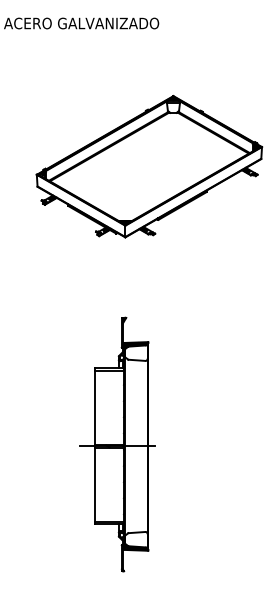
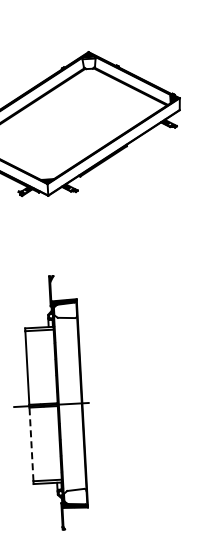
line: (95, 484) -> (31, 444), solid -> dashed

